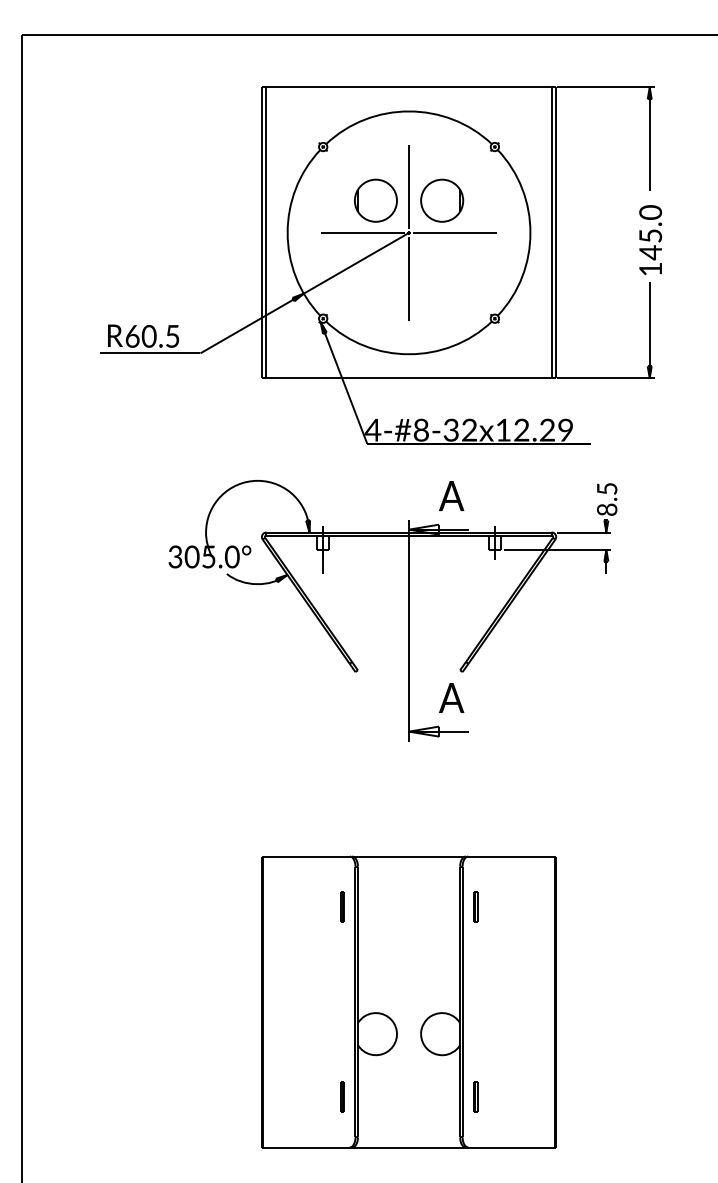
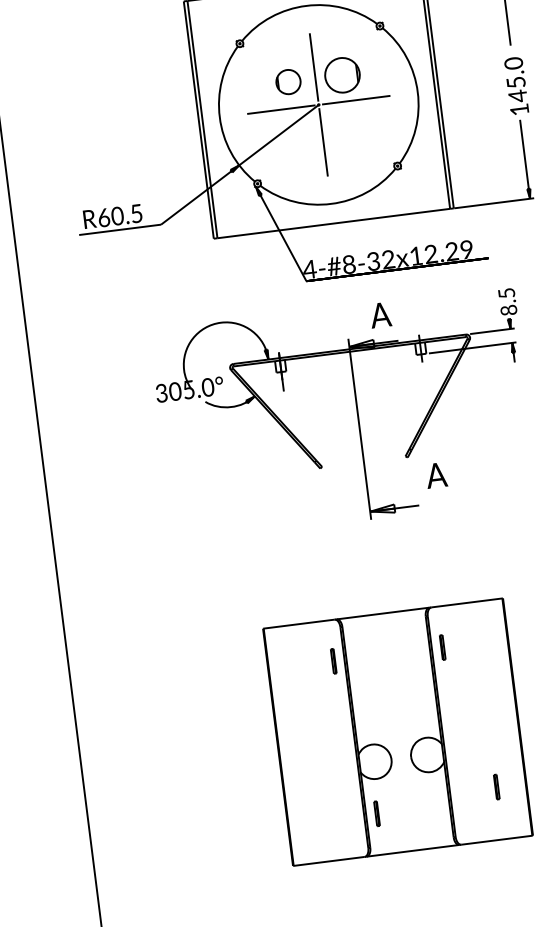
part: (375, 200) -> (288, 81), size x0.7
text: (451, 697) -> (436, 475), moved
line: (342, 1096) -> (377, 813), moved
part: (475, 1096) -> (496, 786), moved

